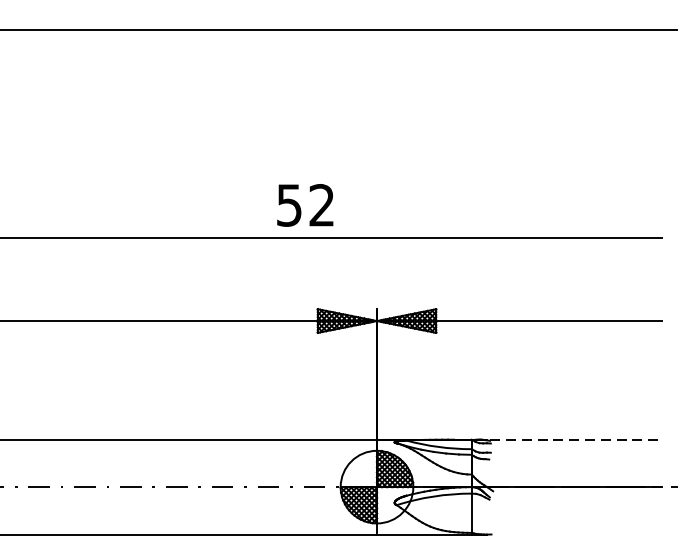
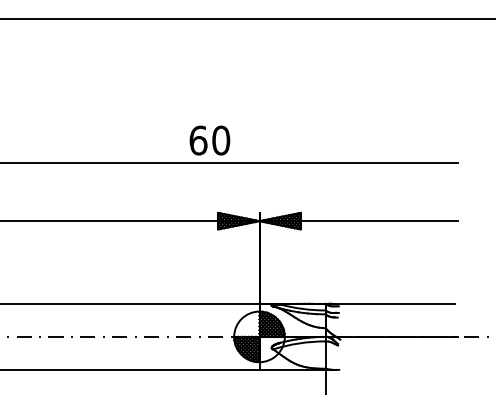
text: (305, 205) -> (209, 140), 52 -> 60
line: (565, 439) -> (390, 303), dashed -> solid

